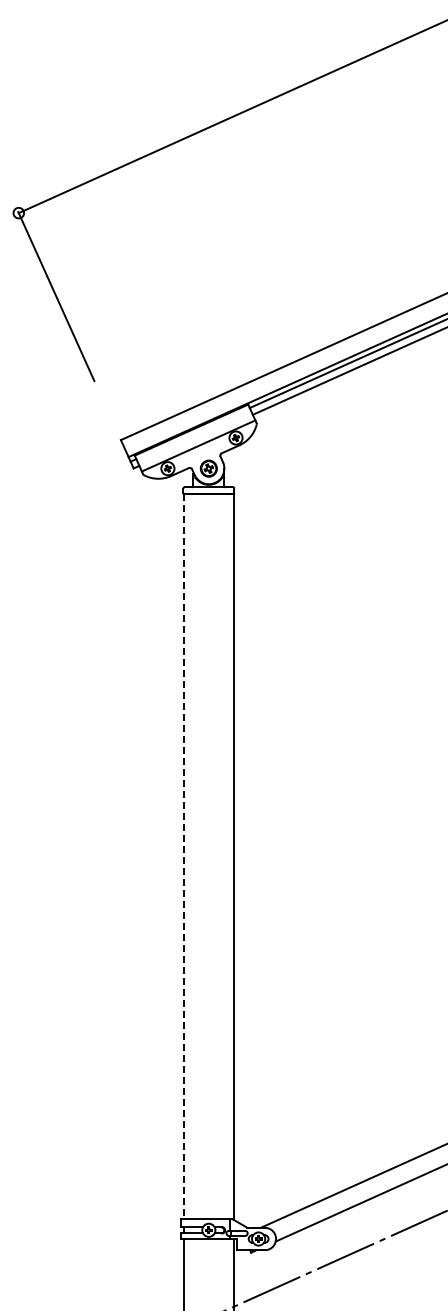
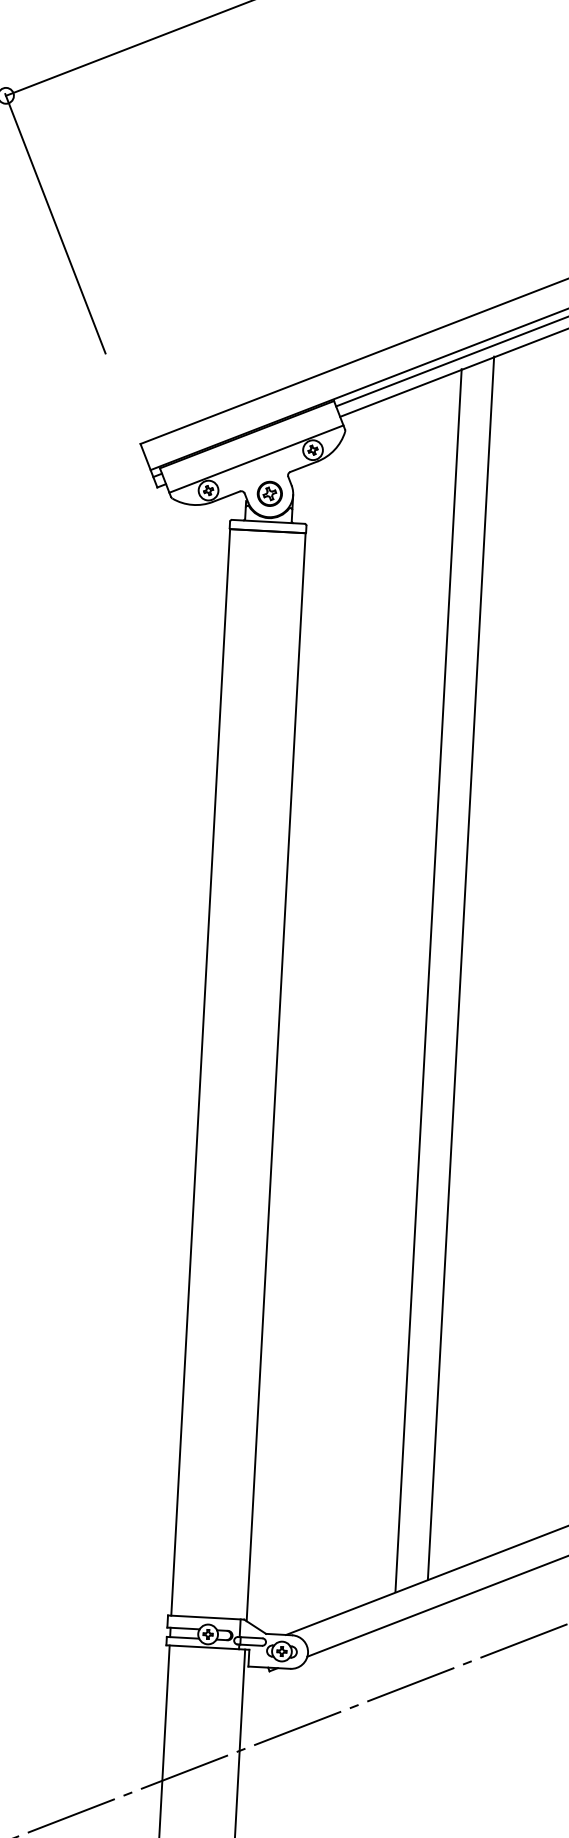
line: (353, 777) -> (461, 968), added
line: (332, 786) -> (429, 979), added
line: (183, 856) -> (200, 1072), dashed -> solid

